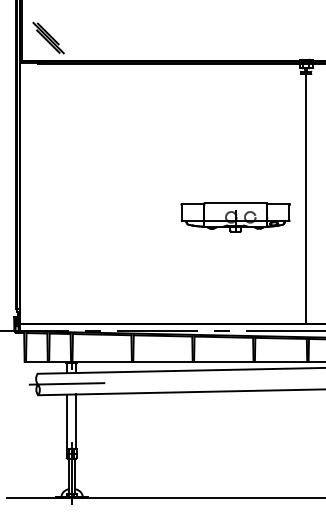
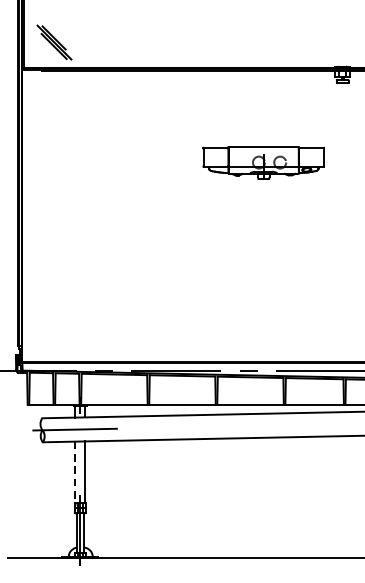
line: (306, 198) -> (343, 222), removed
part: (235, 217) -> (263, 162), moved
line: (67, 422) -> (75, 472), solid -> dashed

